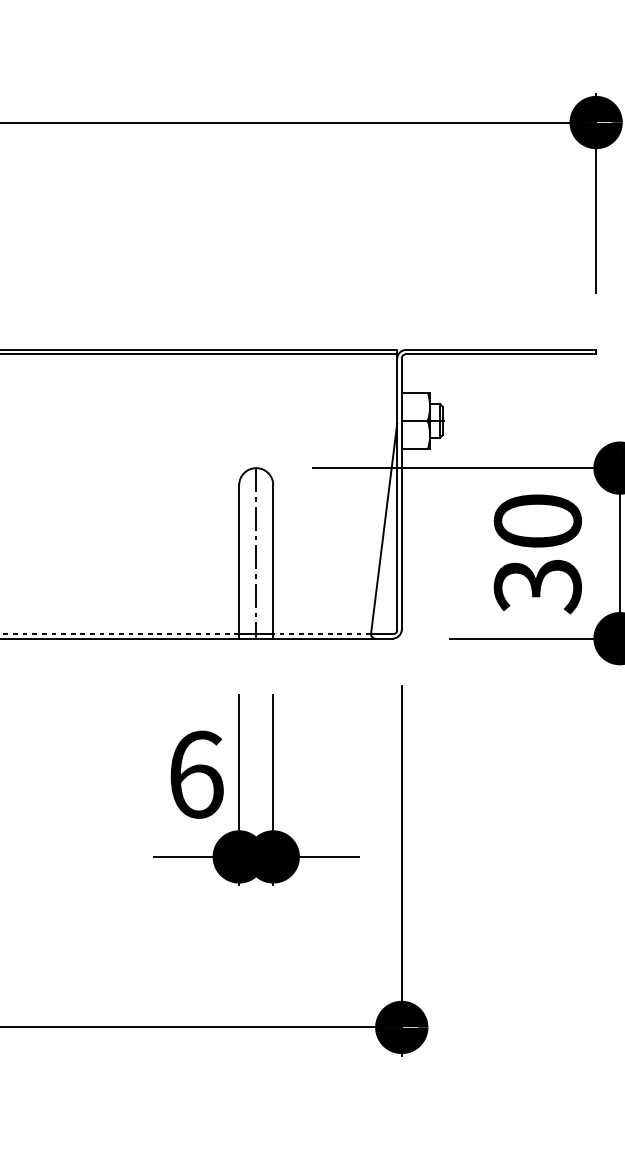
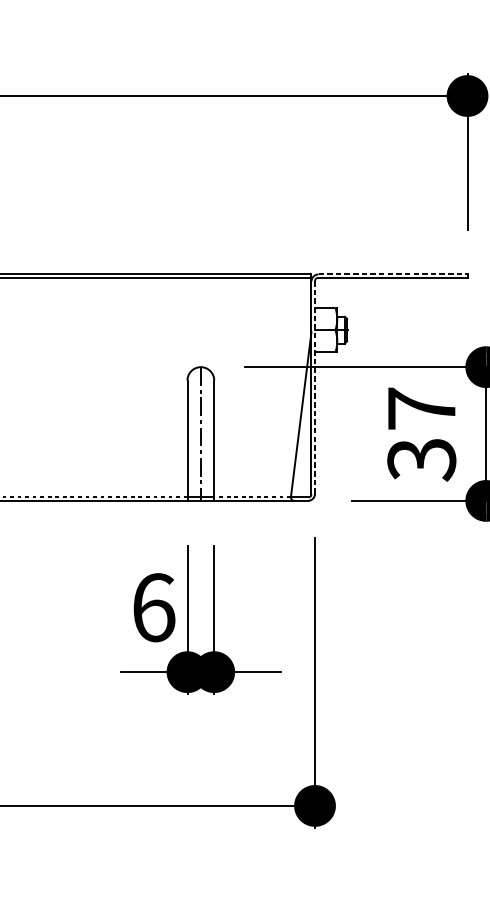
line: (501, 349) -> (393, 274), solid -> dashed
line: (401, 493) -> (314, 387), solid -> dashed
text: (537, 520) -> (421, 408), 30 -> 37

